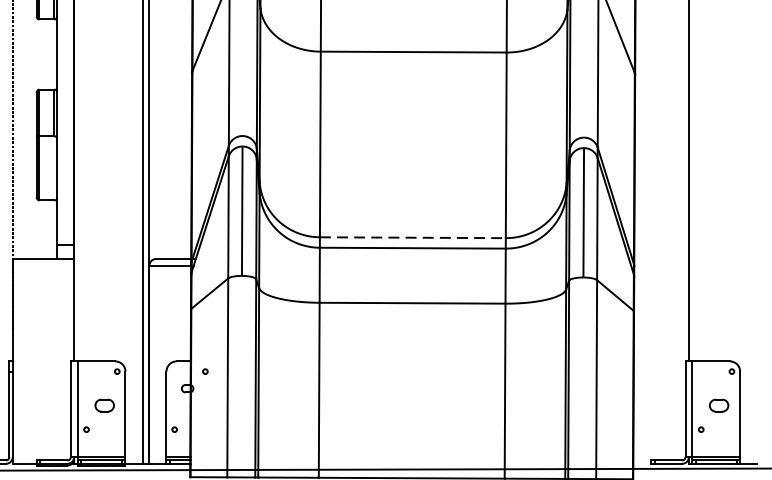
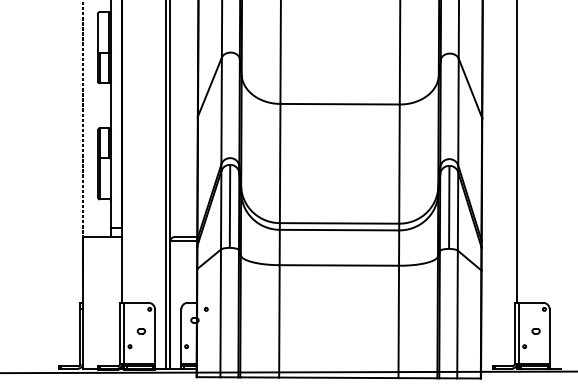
line: (412, 237) -> (339, 223), dashed -> solid
part: (102, 406) -> (140, 331), size x0.62
part: (718, 406) -> (535, 331), size x0.62

